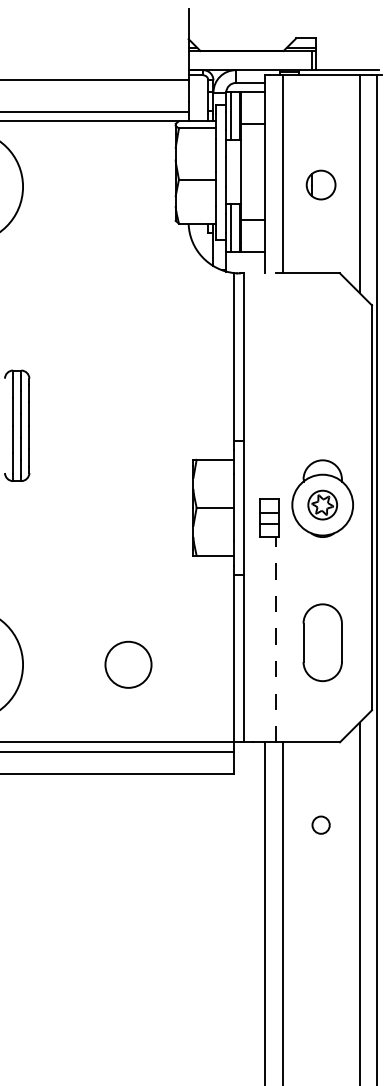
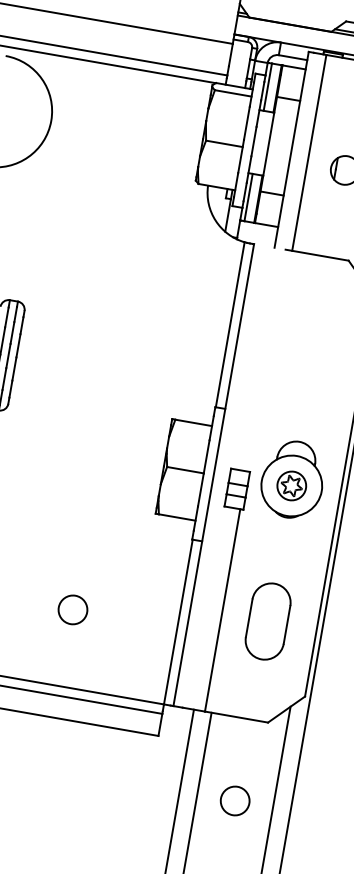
line: (276, 639) -> (223, 610), dashed -> solid
circle: (128, 664) -> (73, 609), size x0.62
circle: (320, 824) -> (234, 800), size x1.67

